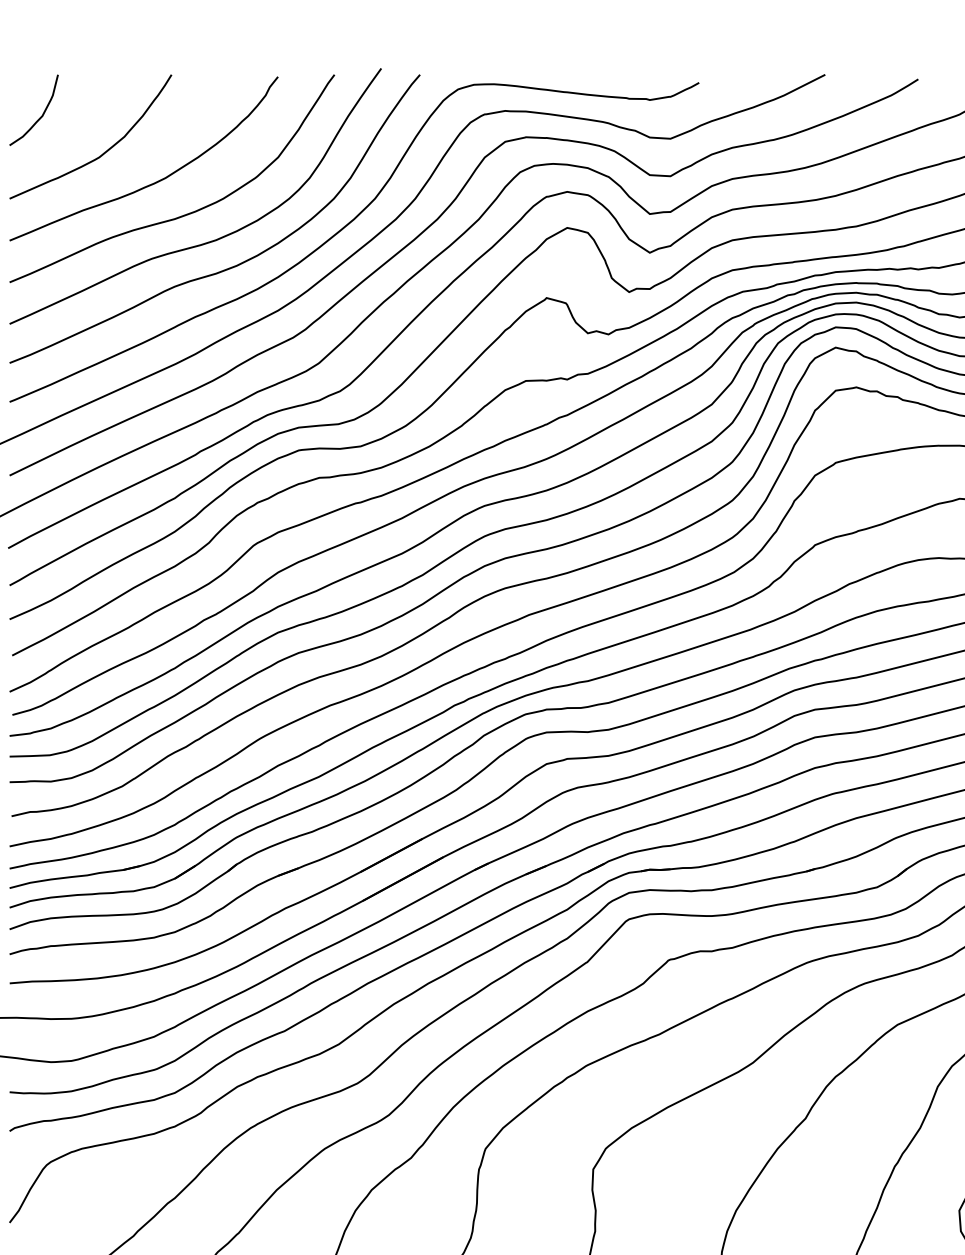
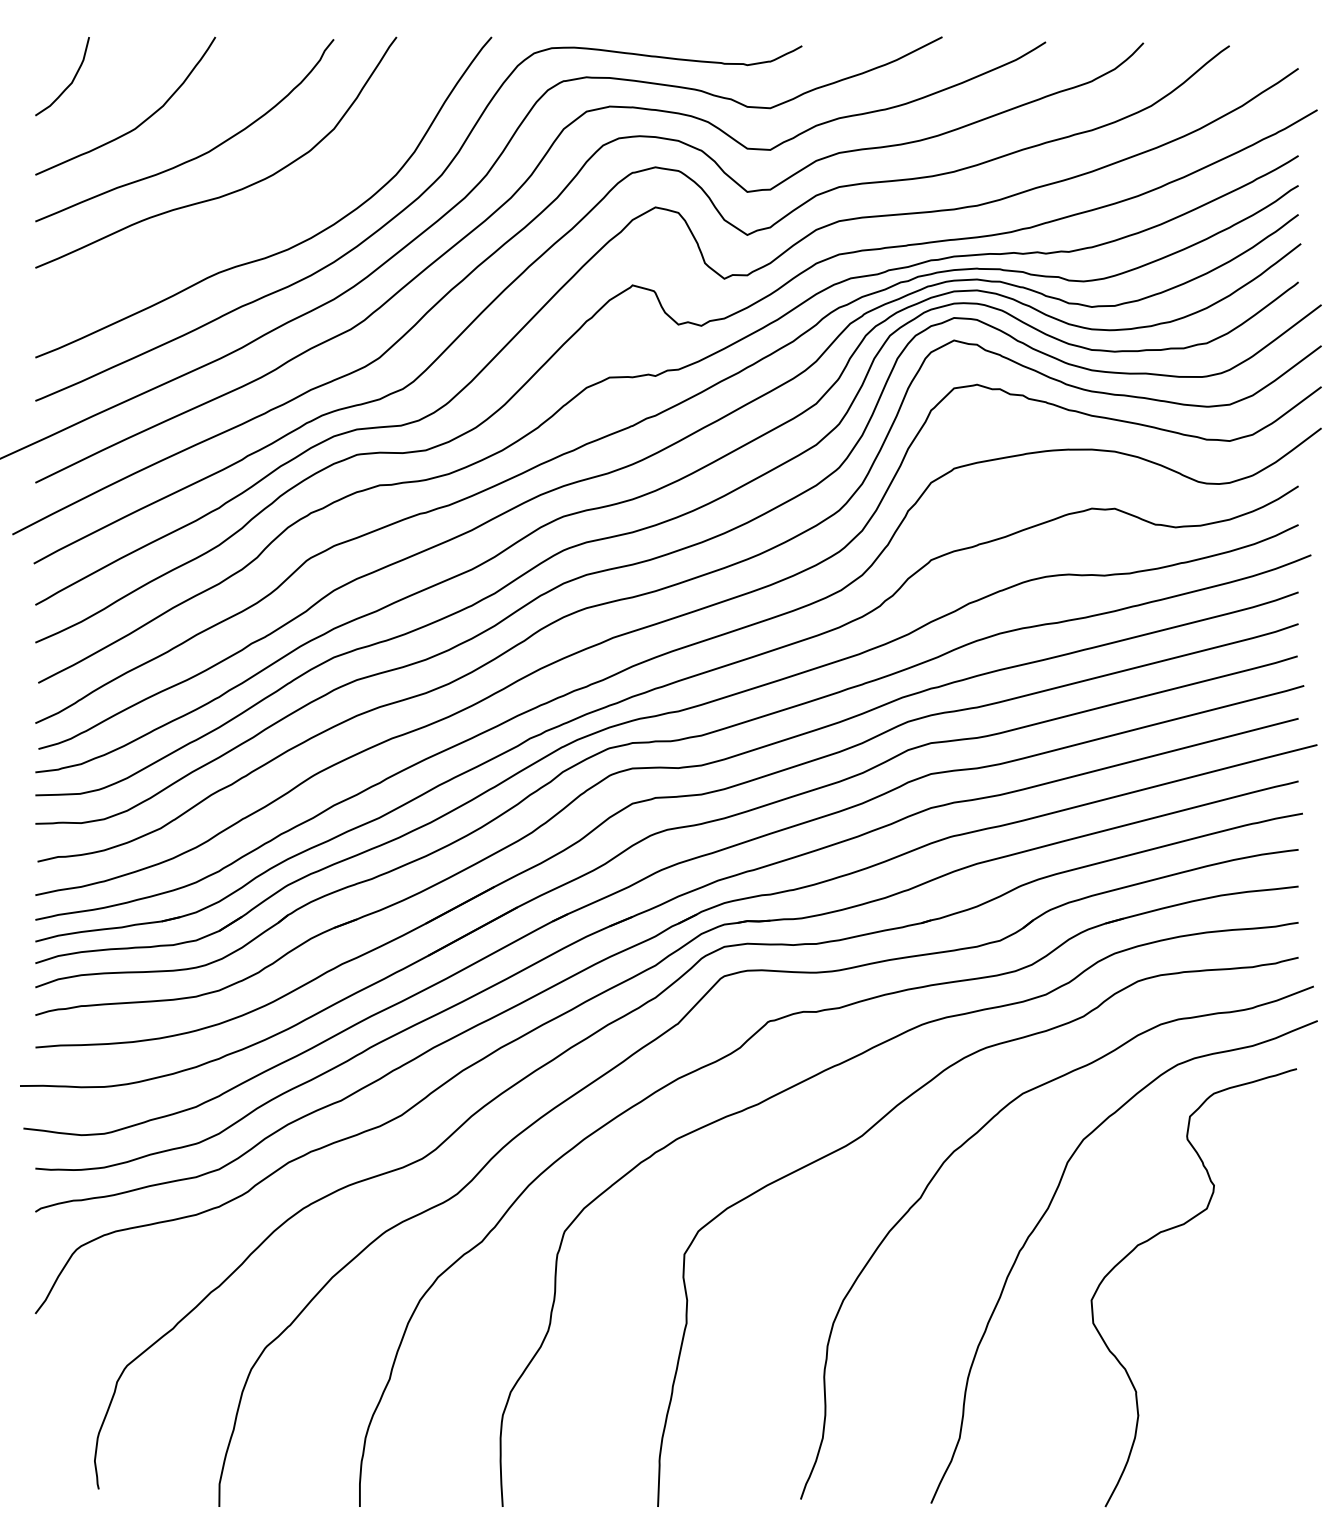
curve: (211, 240) -> (259, 221), removed

